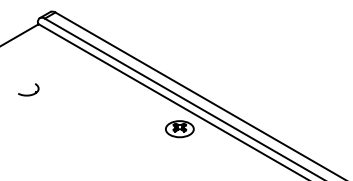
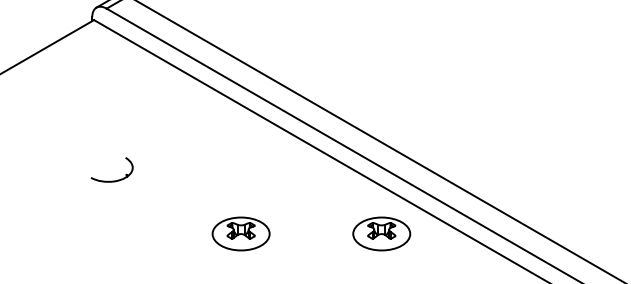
part: (28, 89) -> (112, 169), moved
part: (110, 129) -> (240, 234), added

